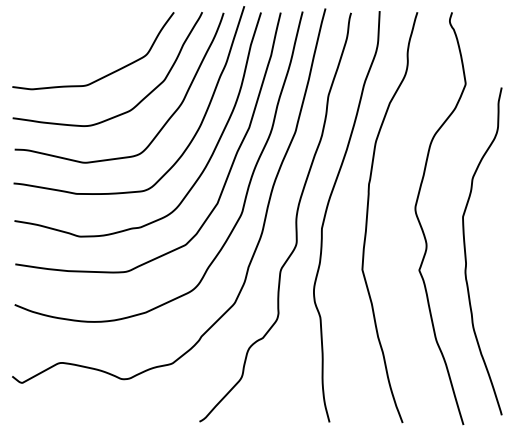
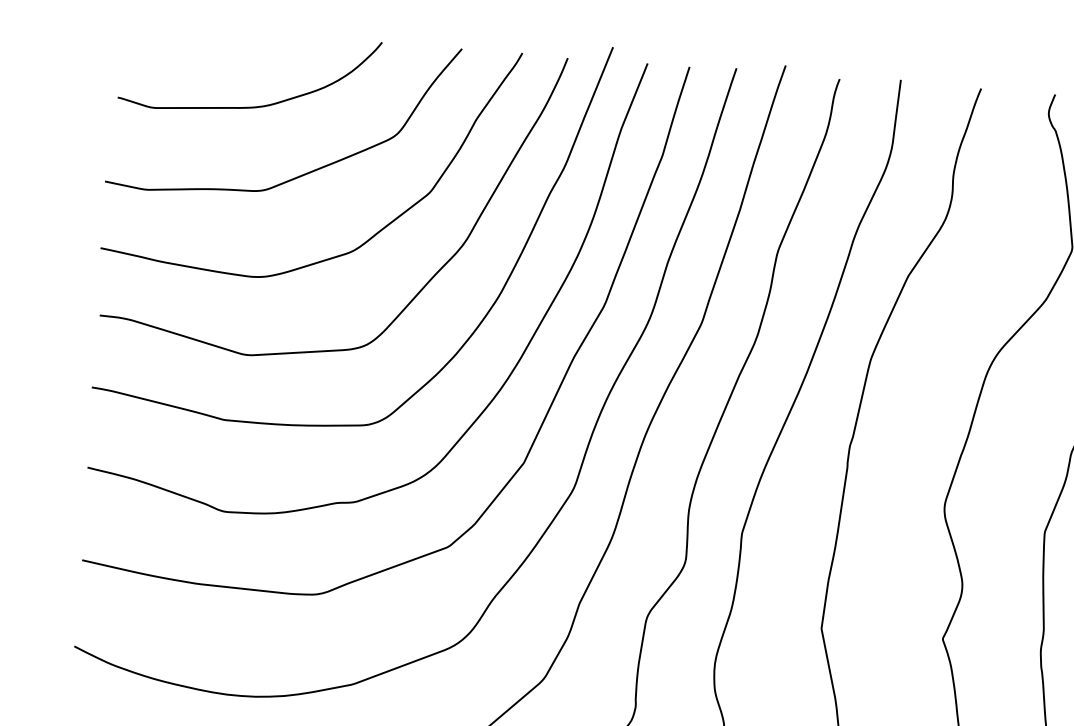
curve: (81, 45) -> (259, 104), added

